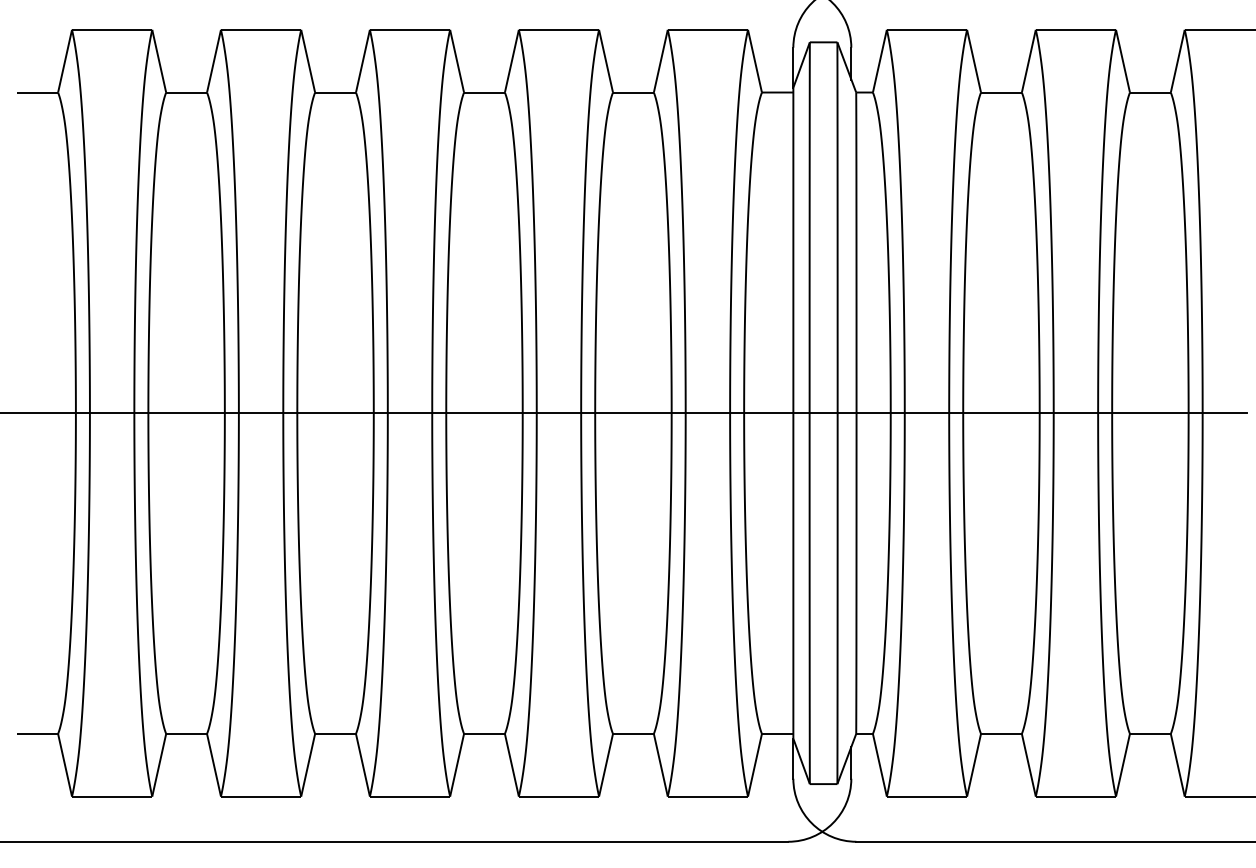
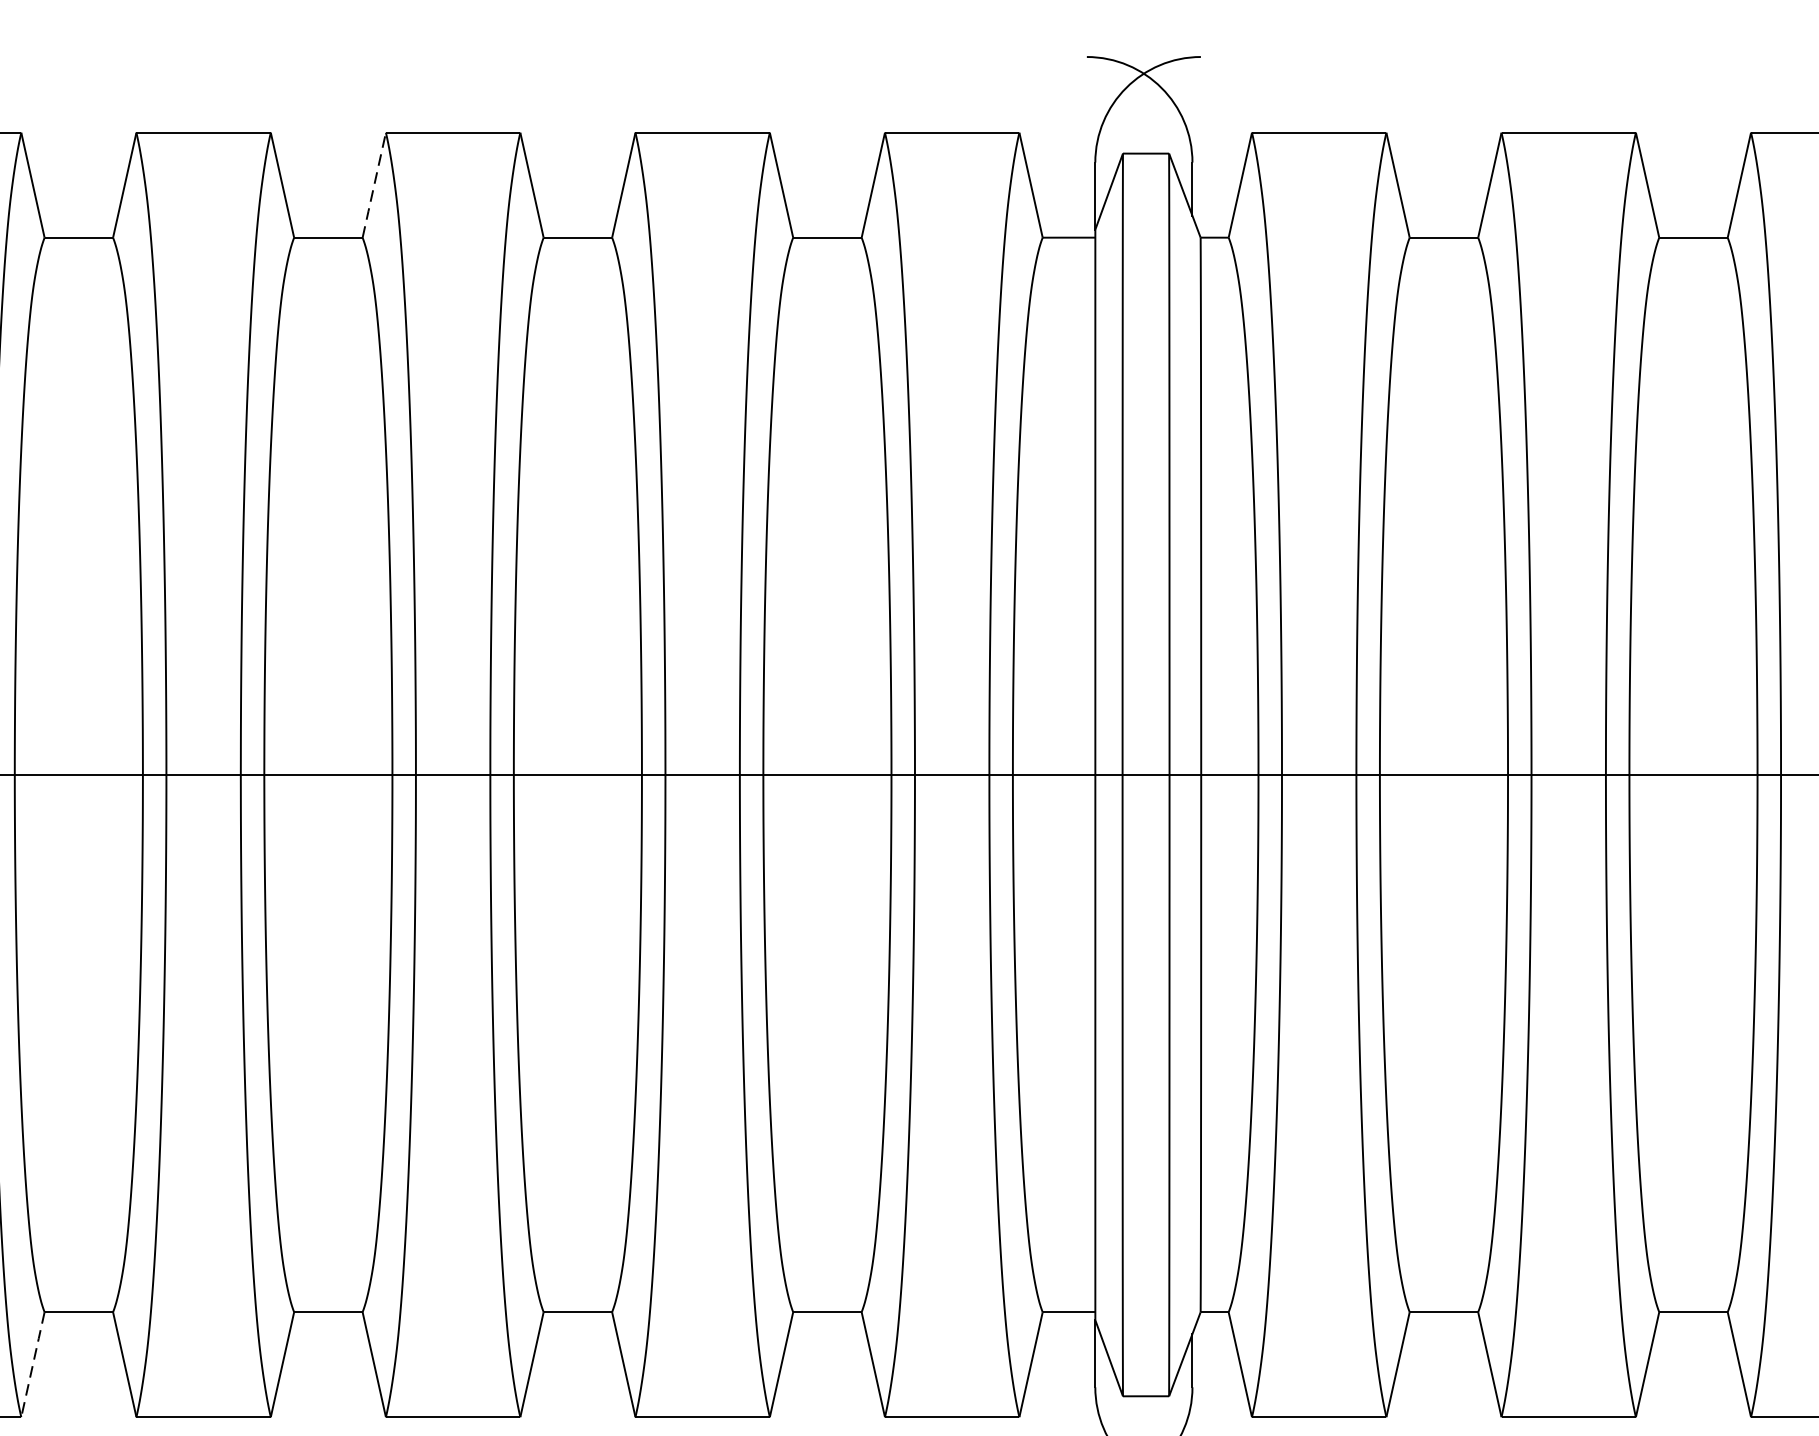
line: (362, 61) -> (373, 185), solid -> dashed
line: (159, 764) -> (33, 1363), solid -> dashed

